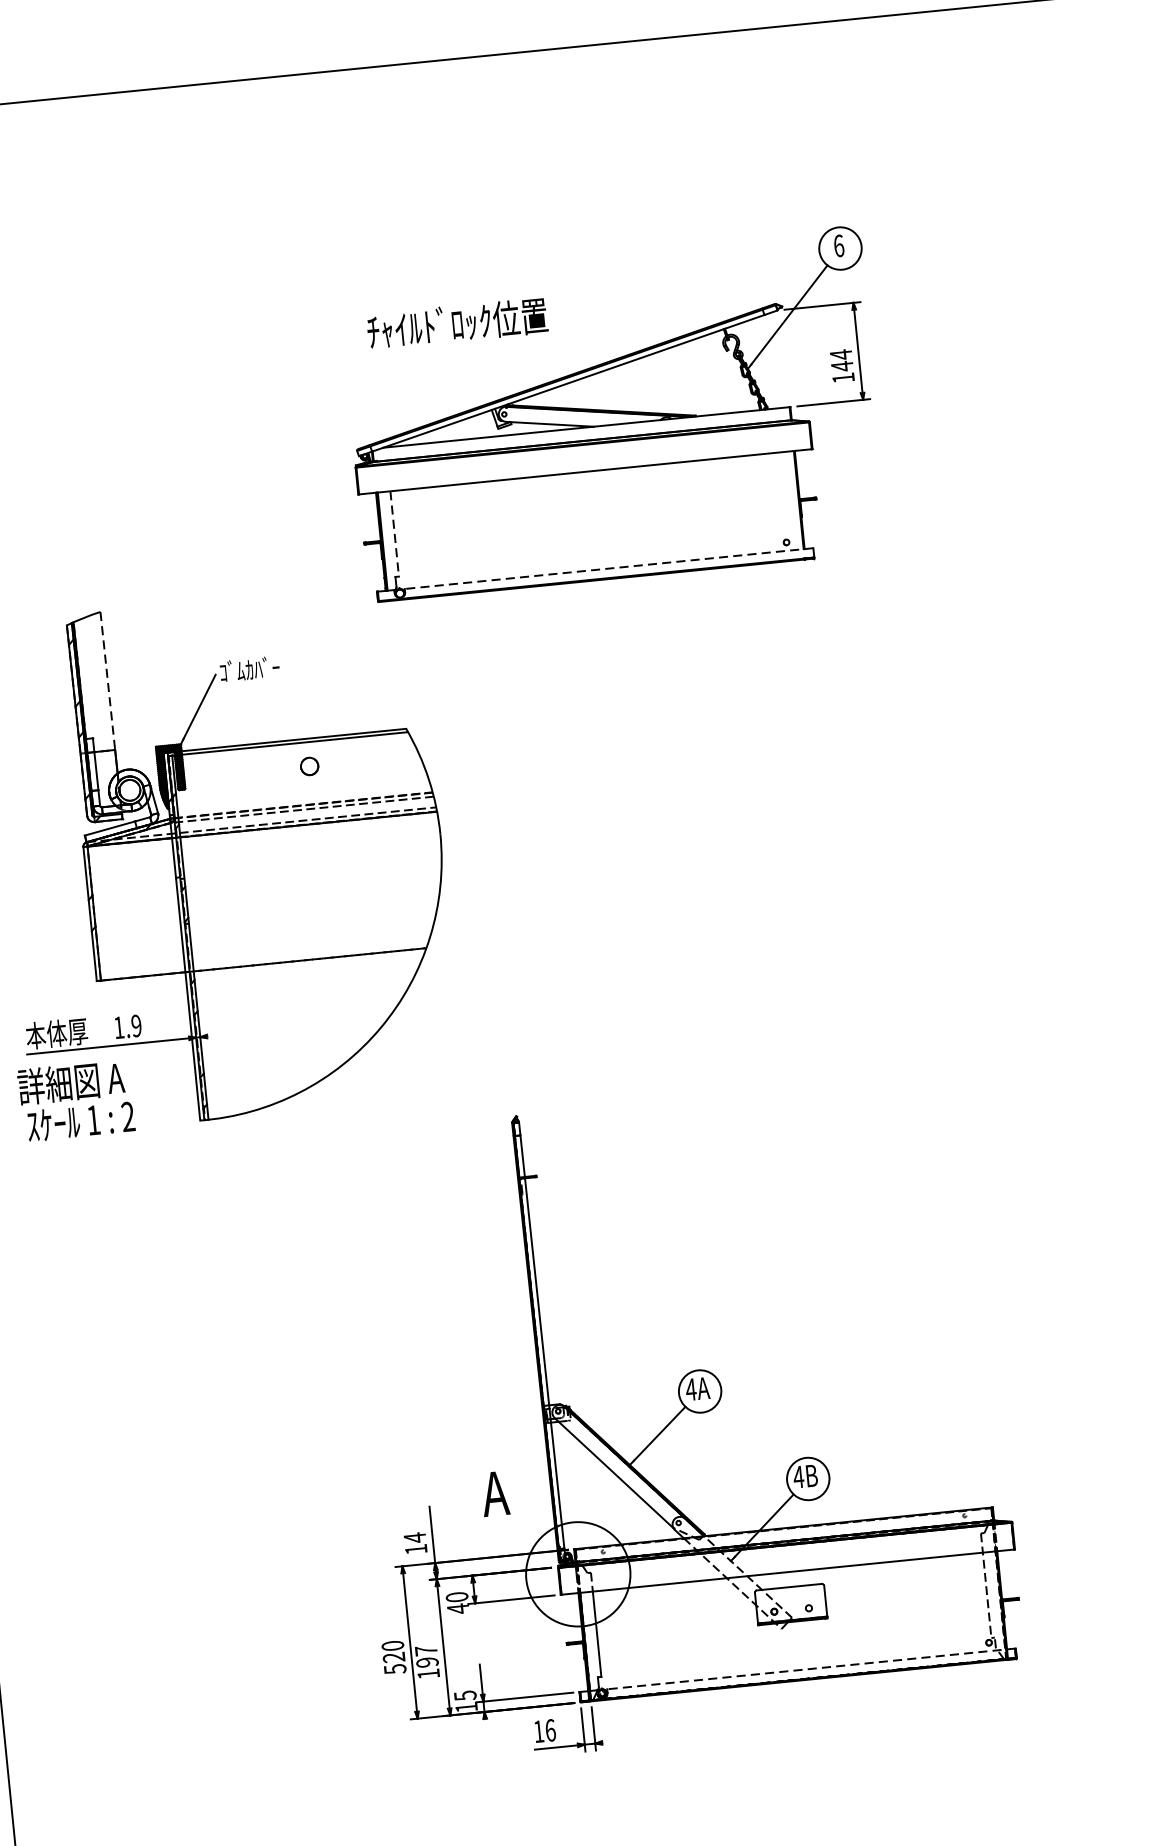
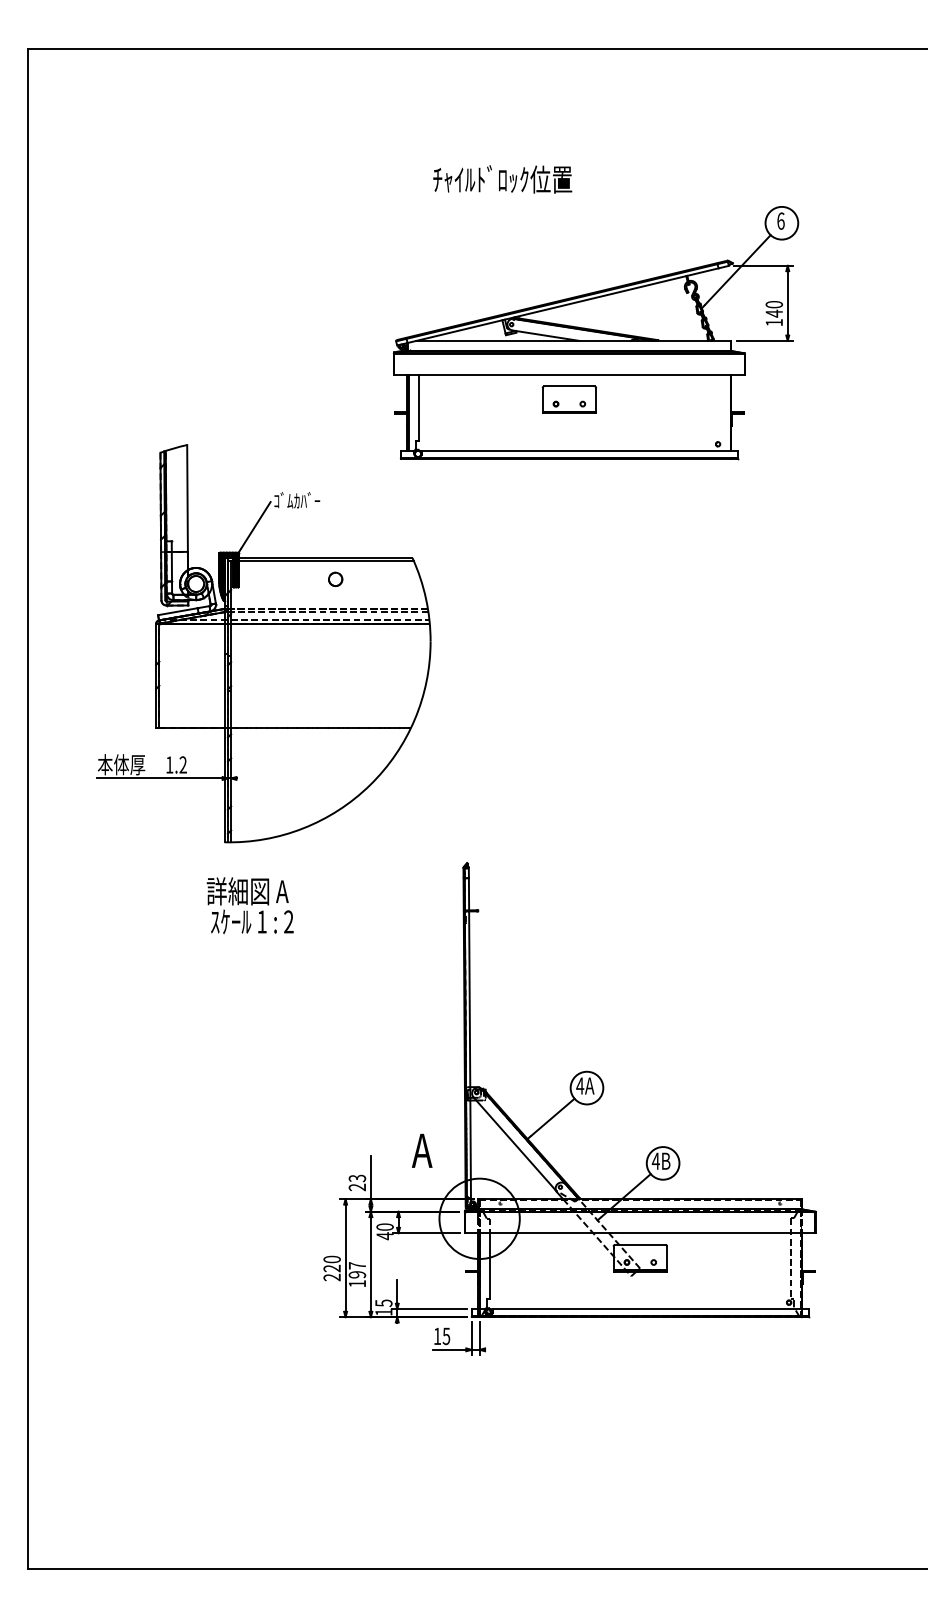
text: (457, 323) -> (502, 179), moved
text: (841, 354) -> (774, 304), 144 -> 140
part: (587, 503) -> (568, 399), added
line: (394, 534) -> (418, 408), dashed -> solid
line: (608, 568) -> (579, 450), dashed -> solid
line: (107, 680) -> (187, 498), dashed -> solid
text: (135, 1025) -> (182, 764), 1.9 -> 1.2
text: (75, 1100) -> (249, 905), moved
text: (415, 1543) -> (357, 1182), 14 -> 23
text: (394, 1669) -> (331, 1277), 520 -> 220
line: (810, 1669) -> (650, 1309), dashed -> solid
text: (550, 1729) -> (446, 1335), 16 -> 15

